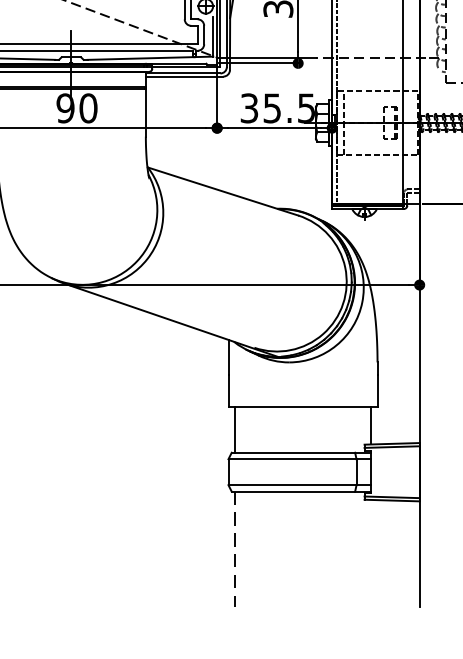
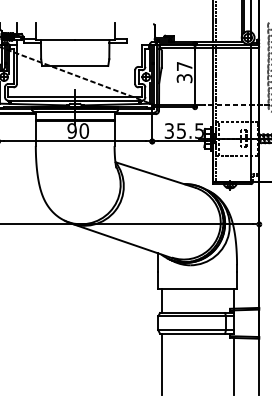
line: (234, 550) -> (161, 364), dashed -> solid
line: (370, 551) -> (233, 365), added

